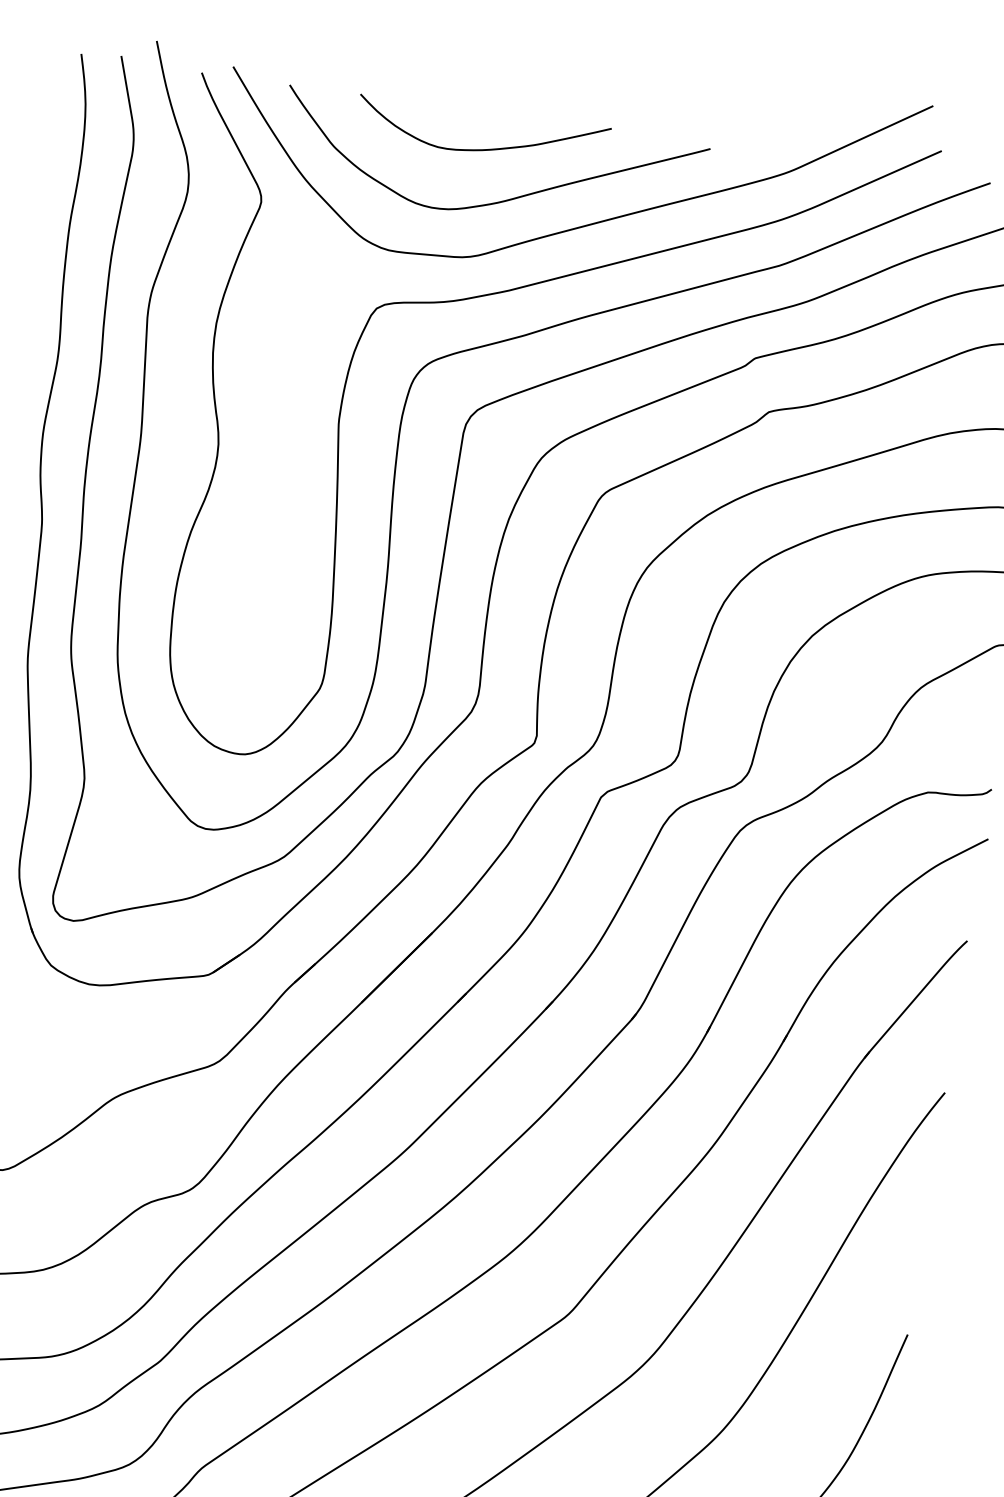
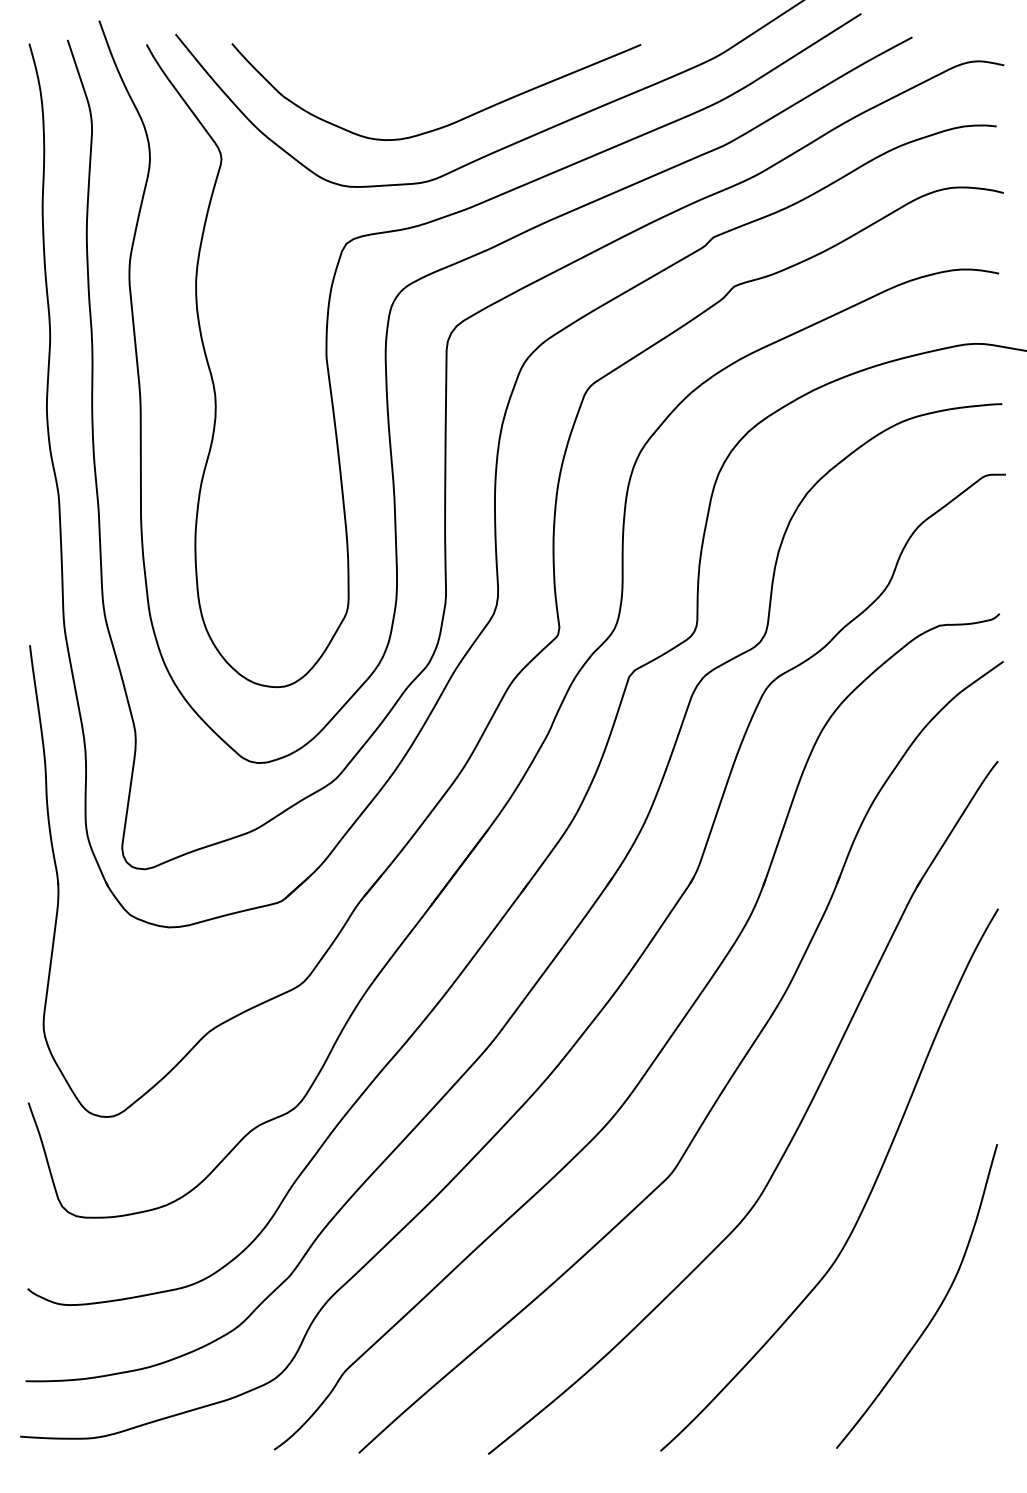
curve: (484, 148) -> (426, 76), removed

